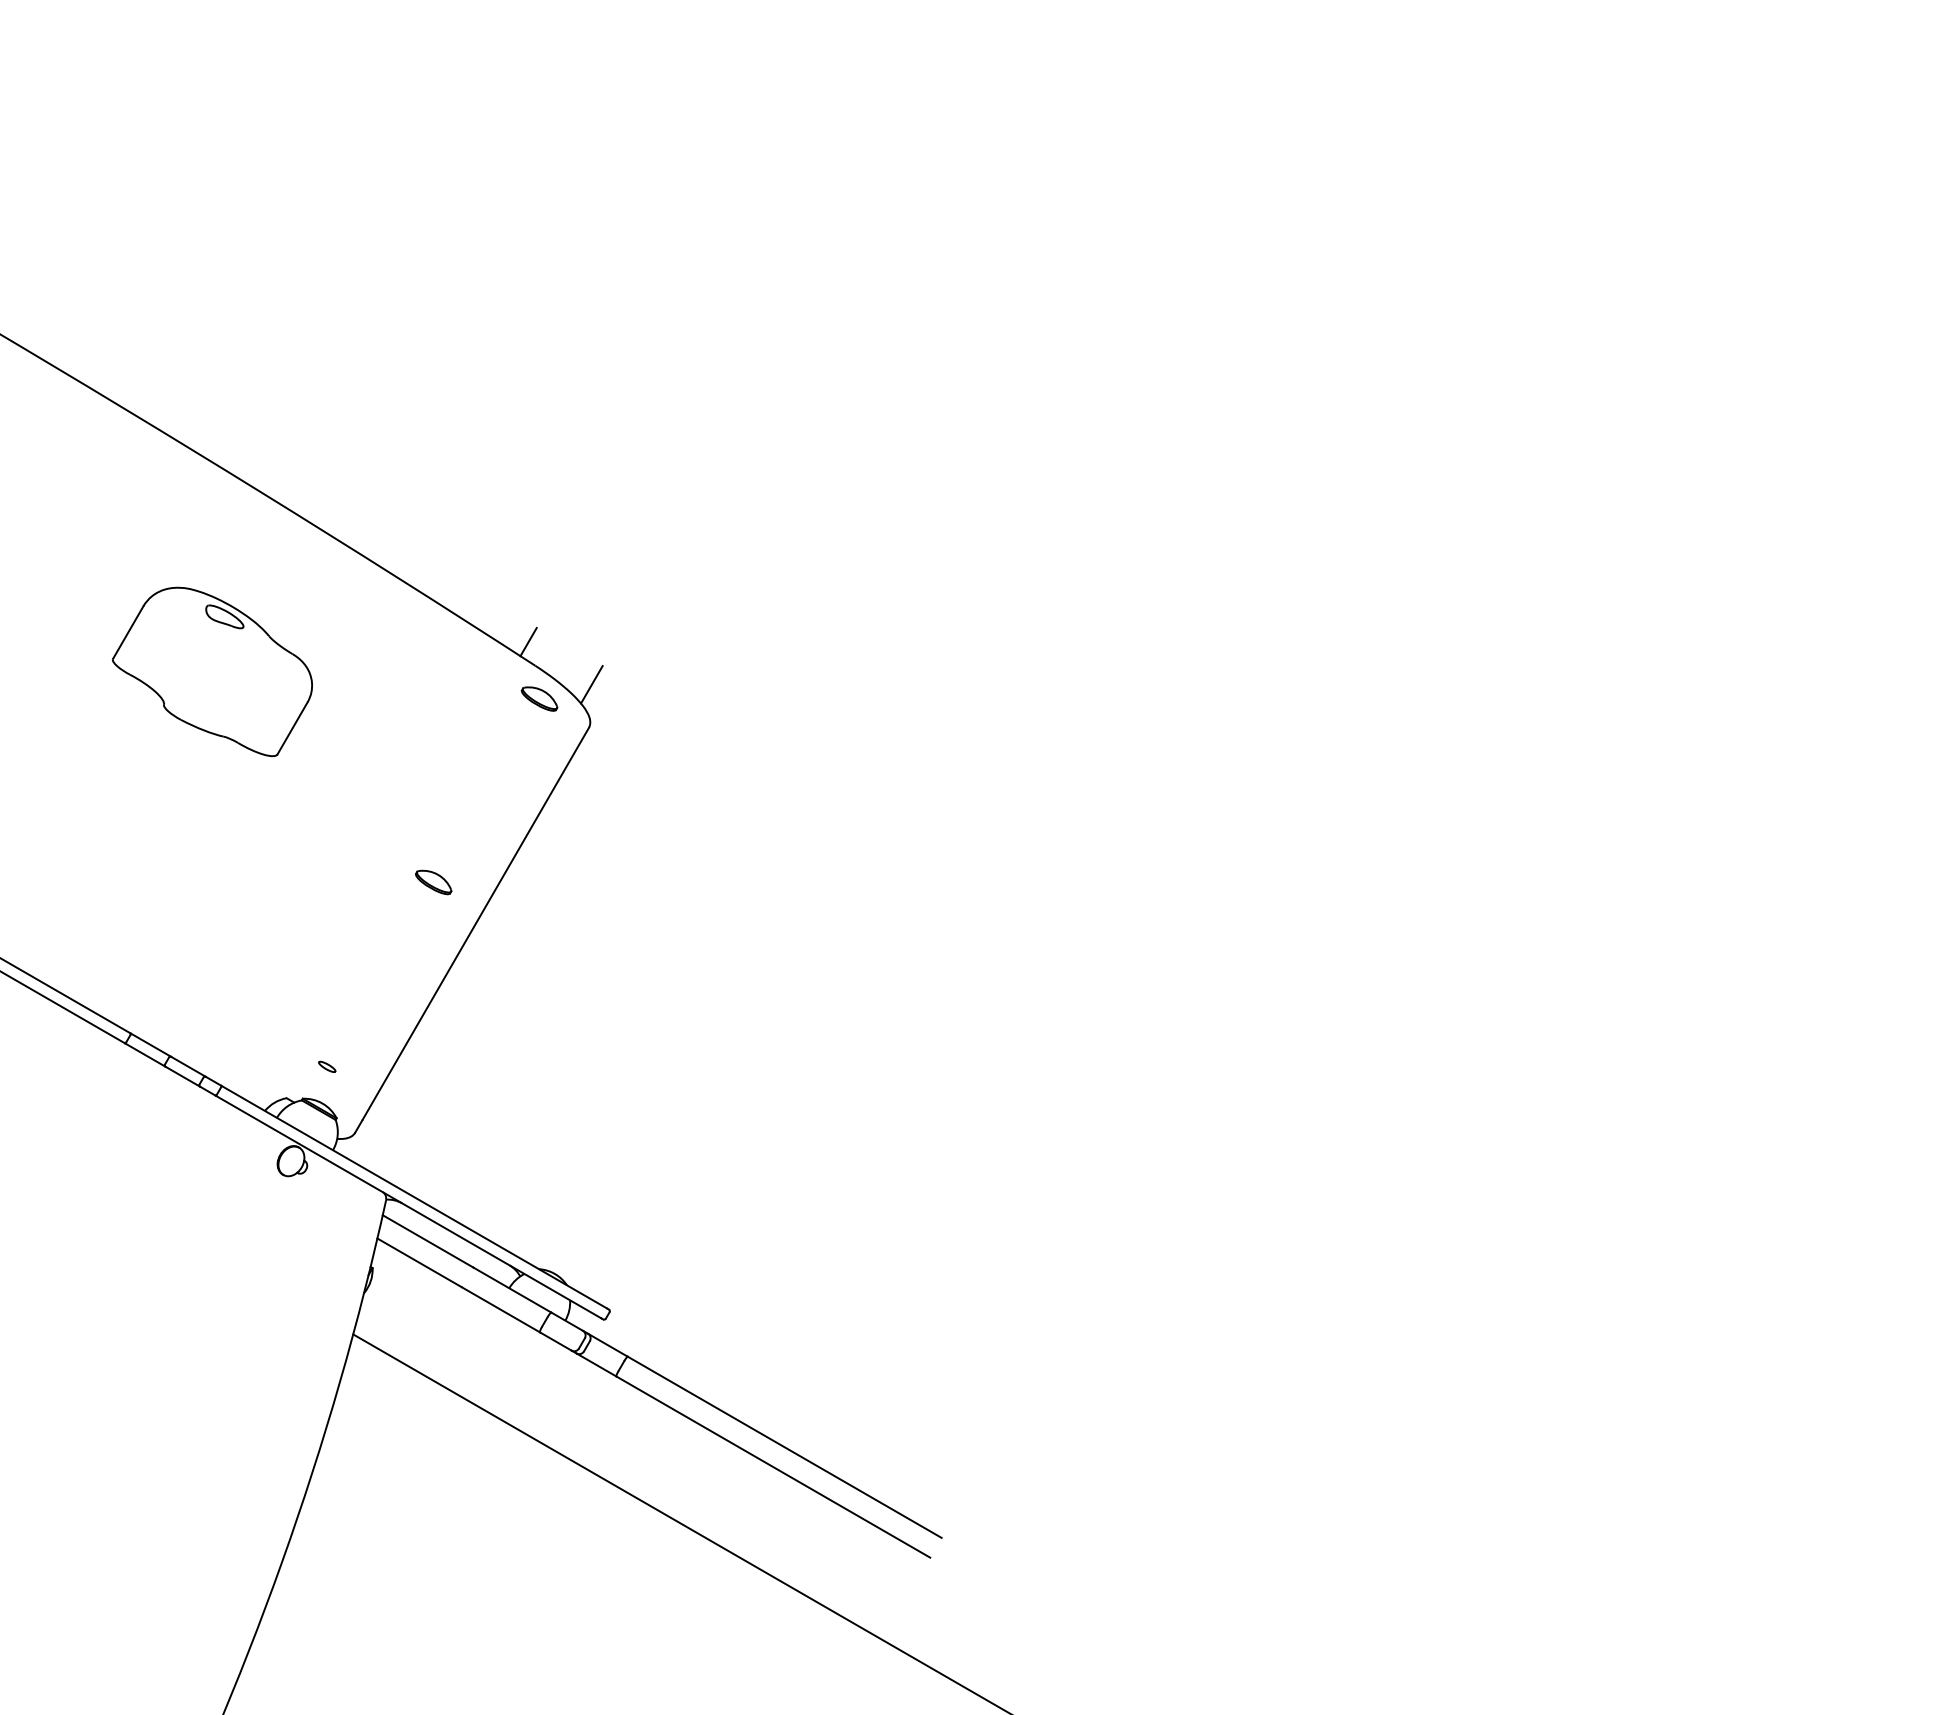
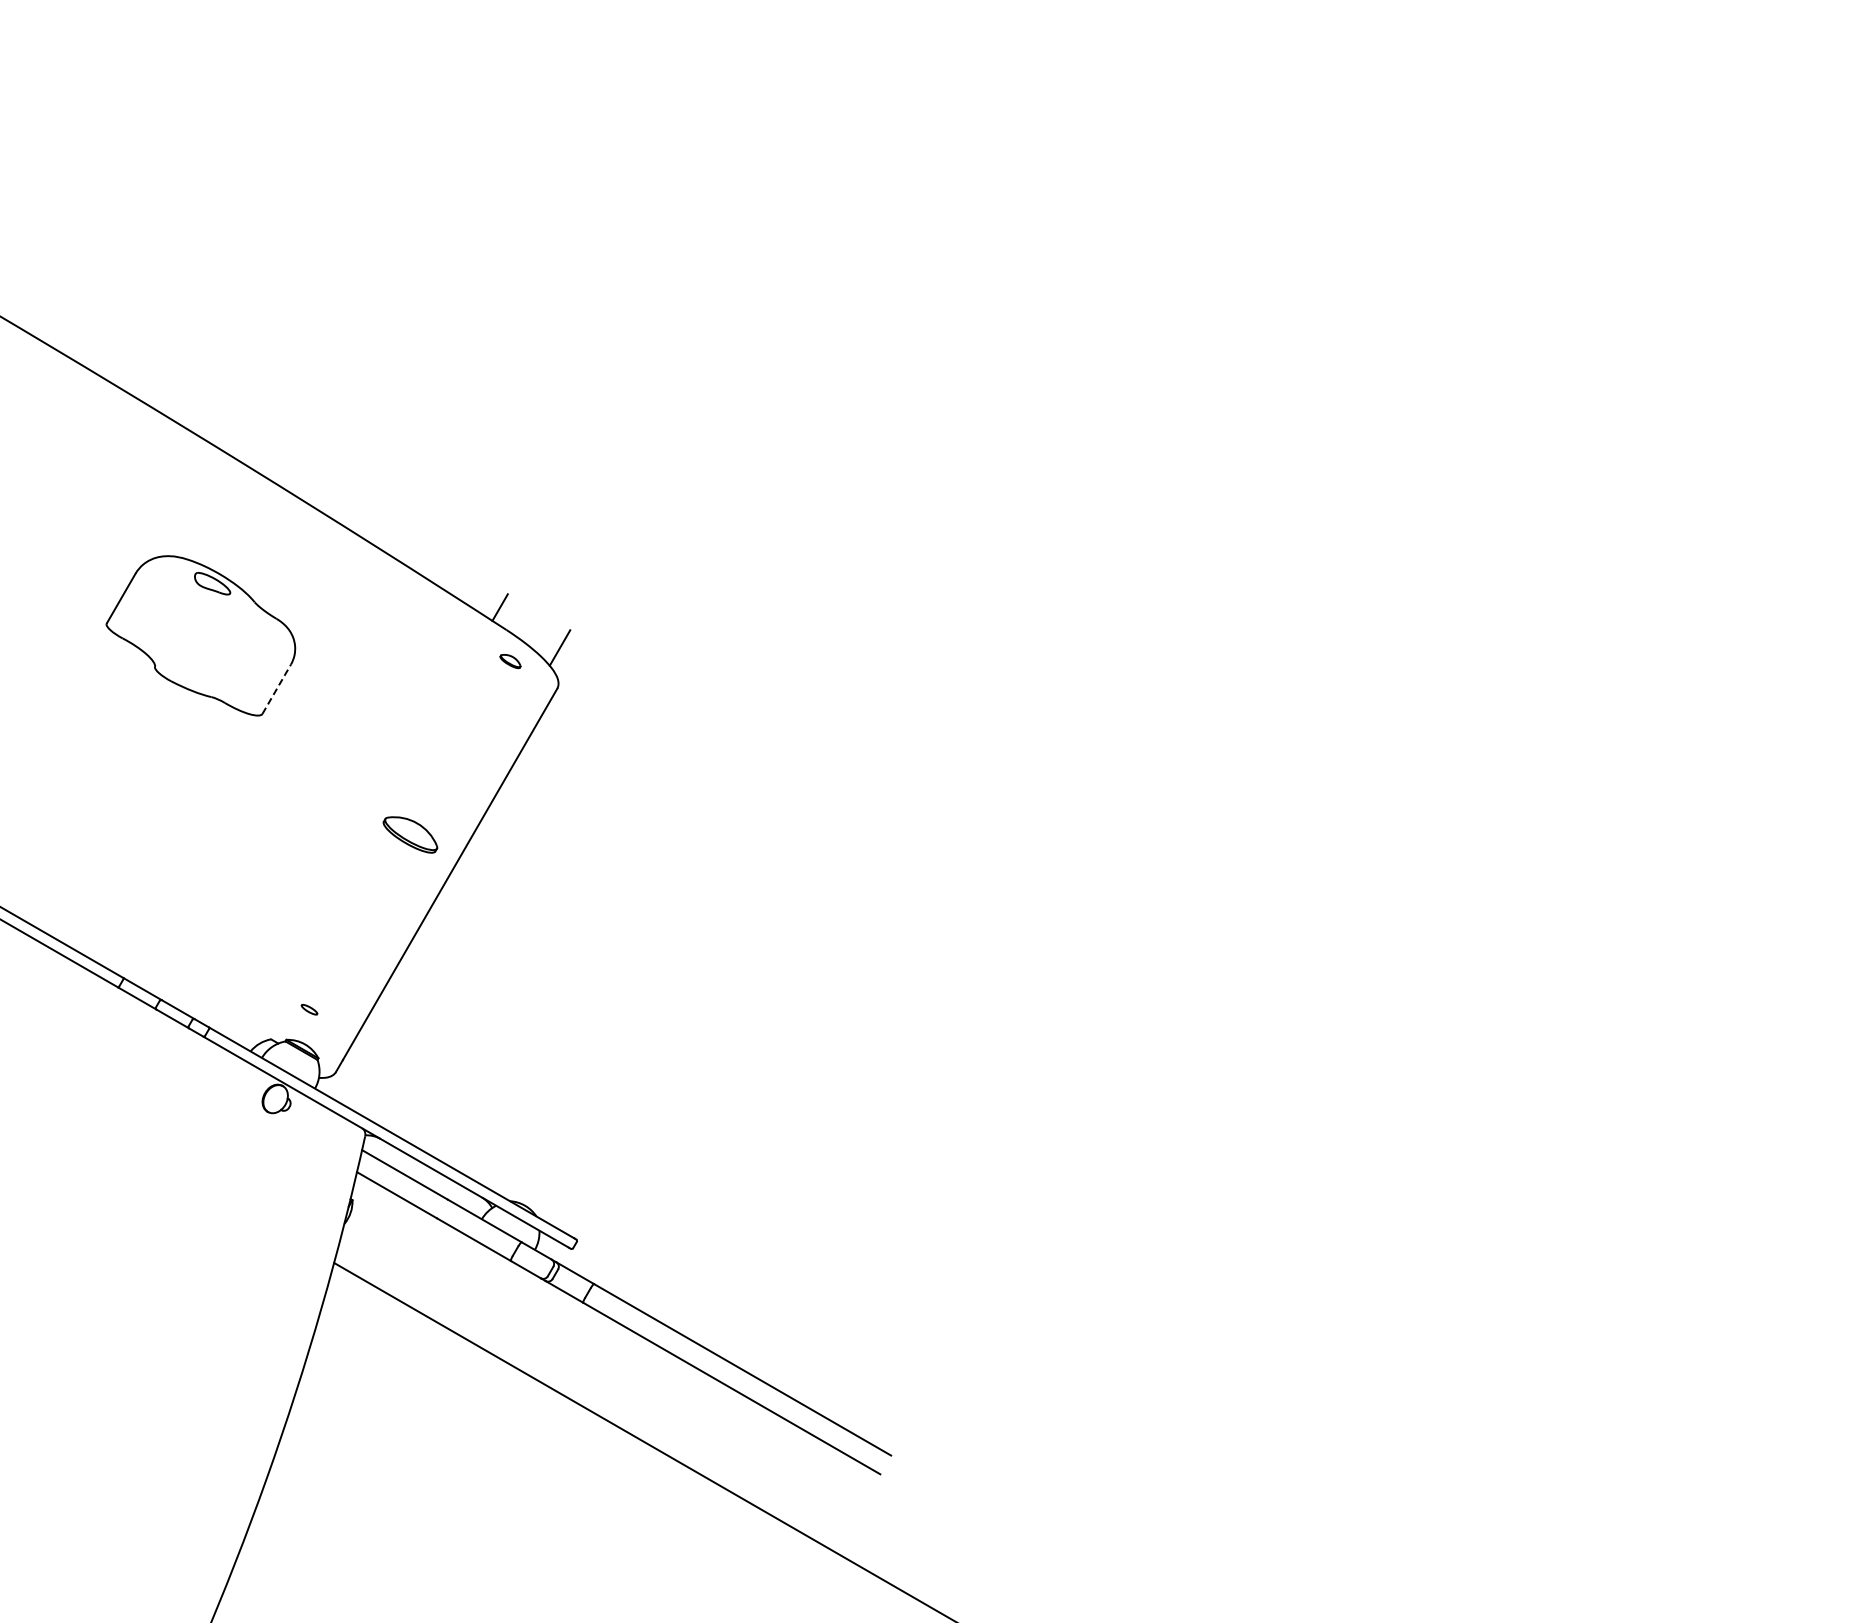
part: (539, 699) -> (510, 661), size x0.6
line: (293, 727) -> (277, 688), solid -> dashed
part: (432, 882) -> (409, 835), size x1.6

